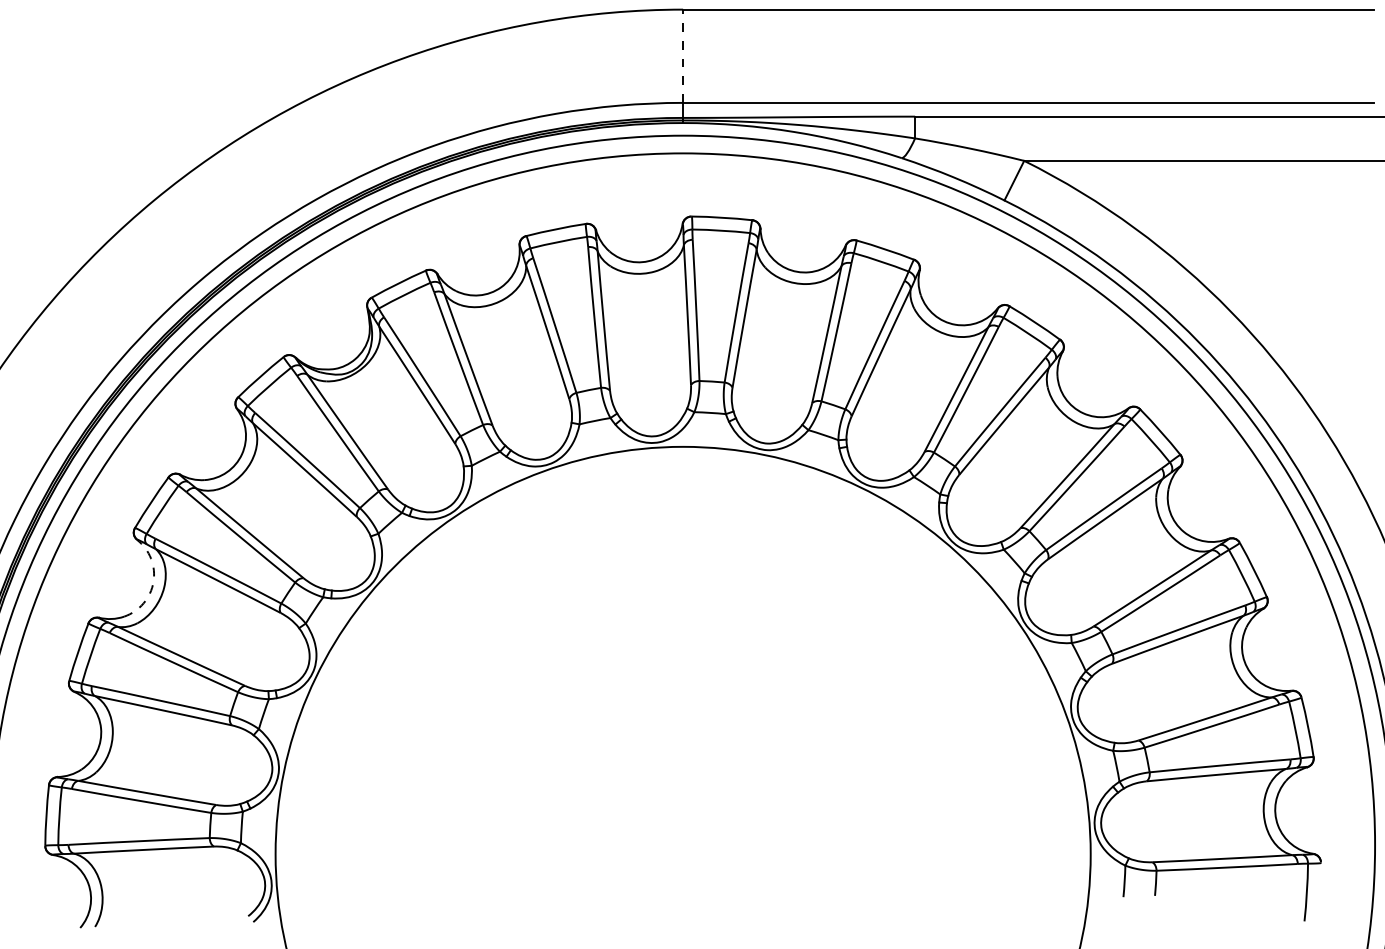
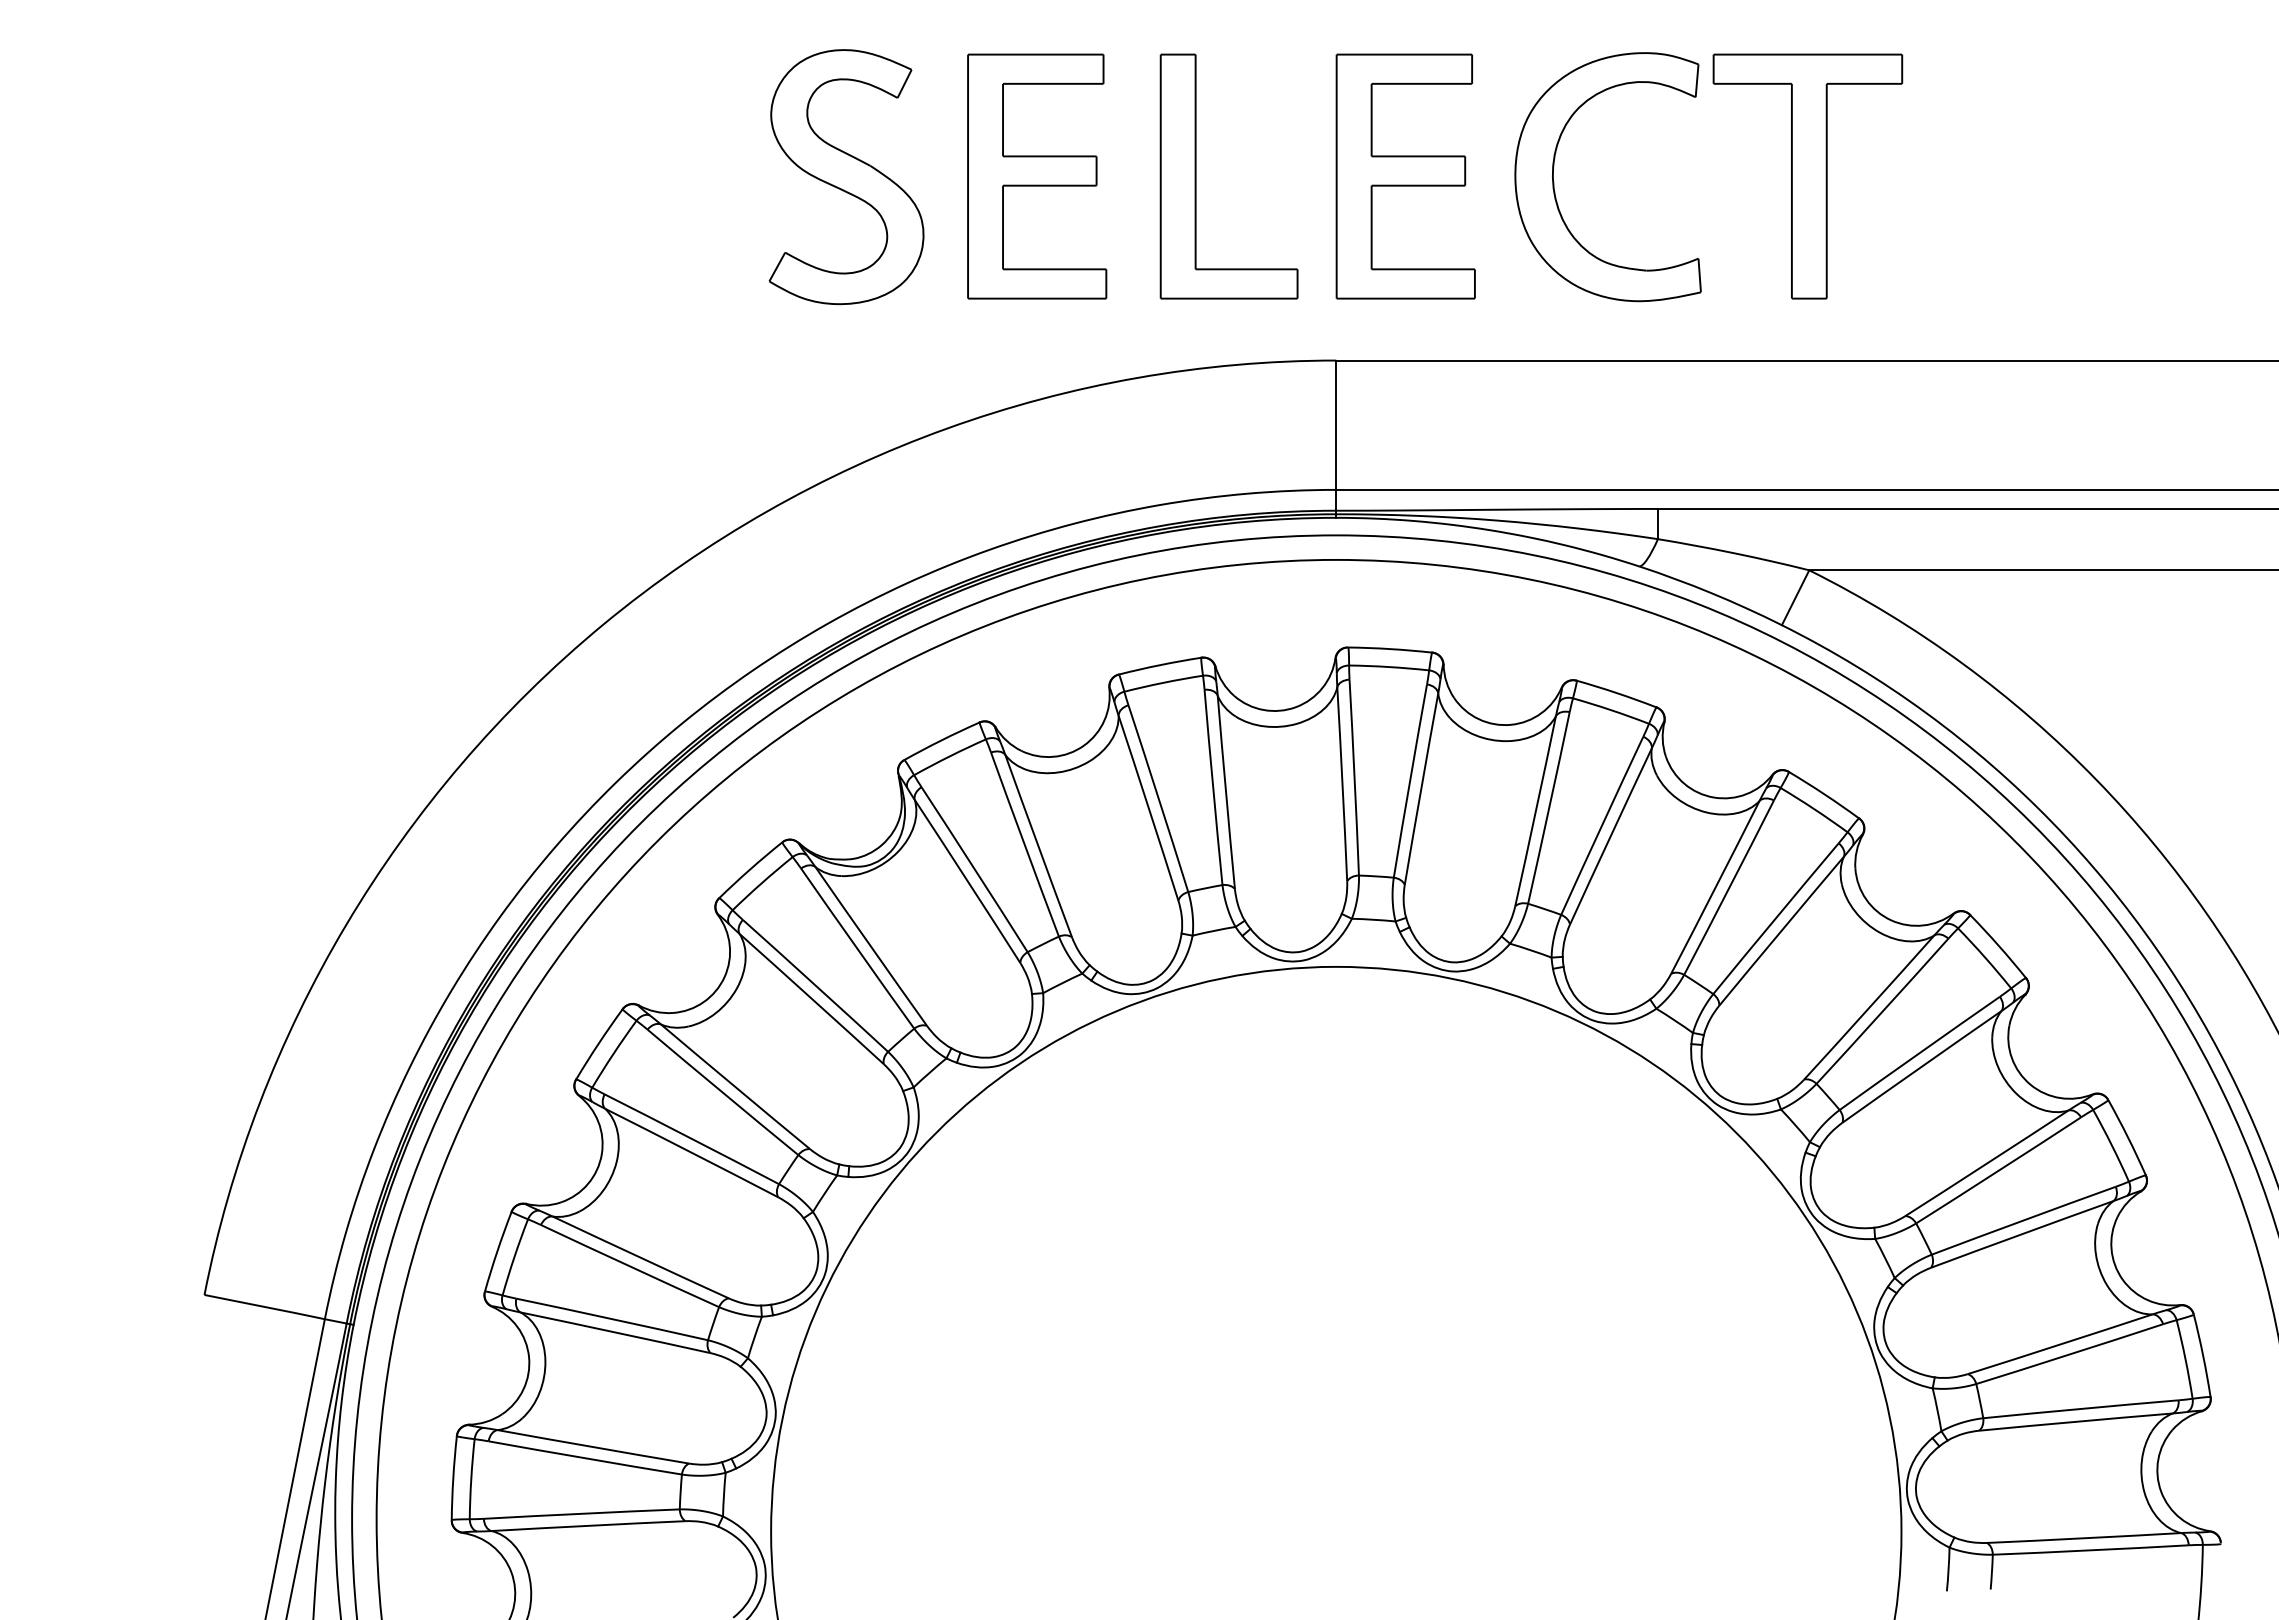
line: (683, 56) -> (1336, 425), dashed -> solid
arc: (153, 582) -> (601, 1154), dashed -> solid

